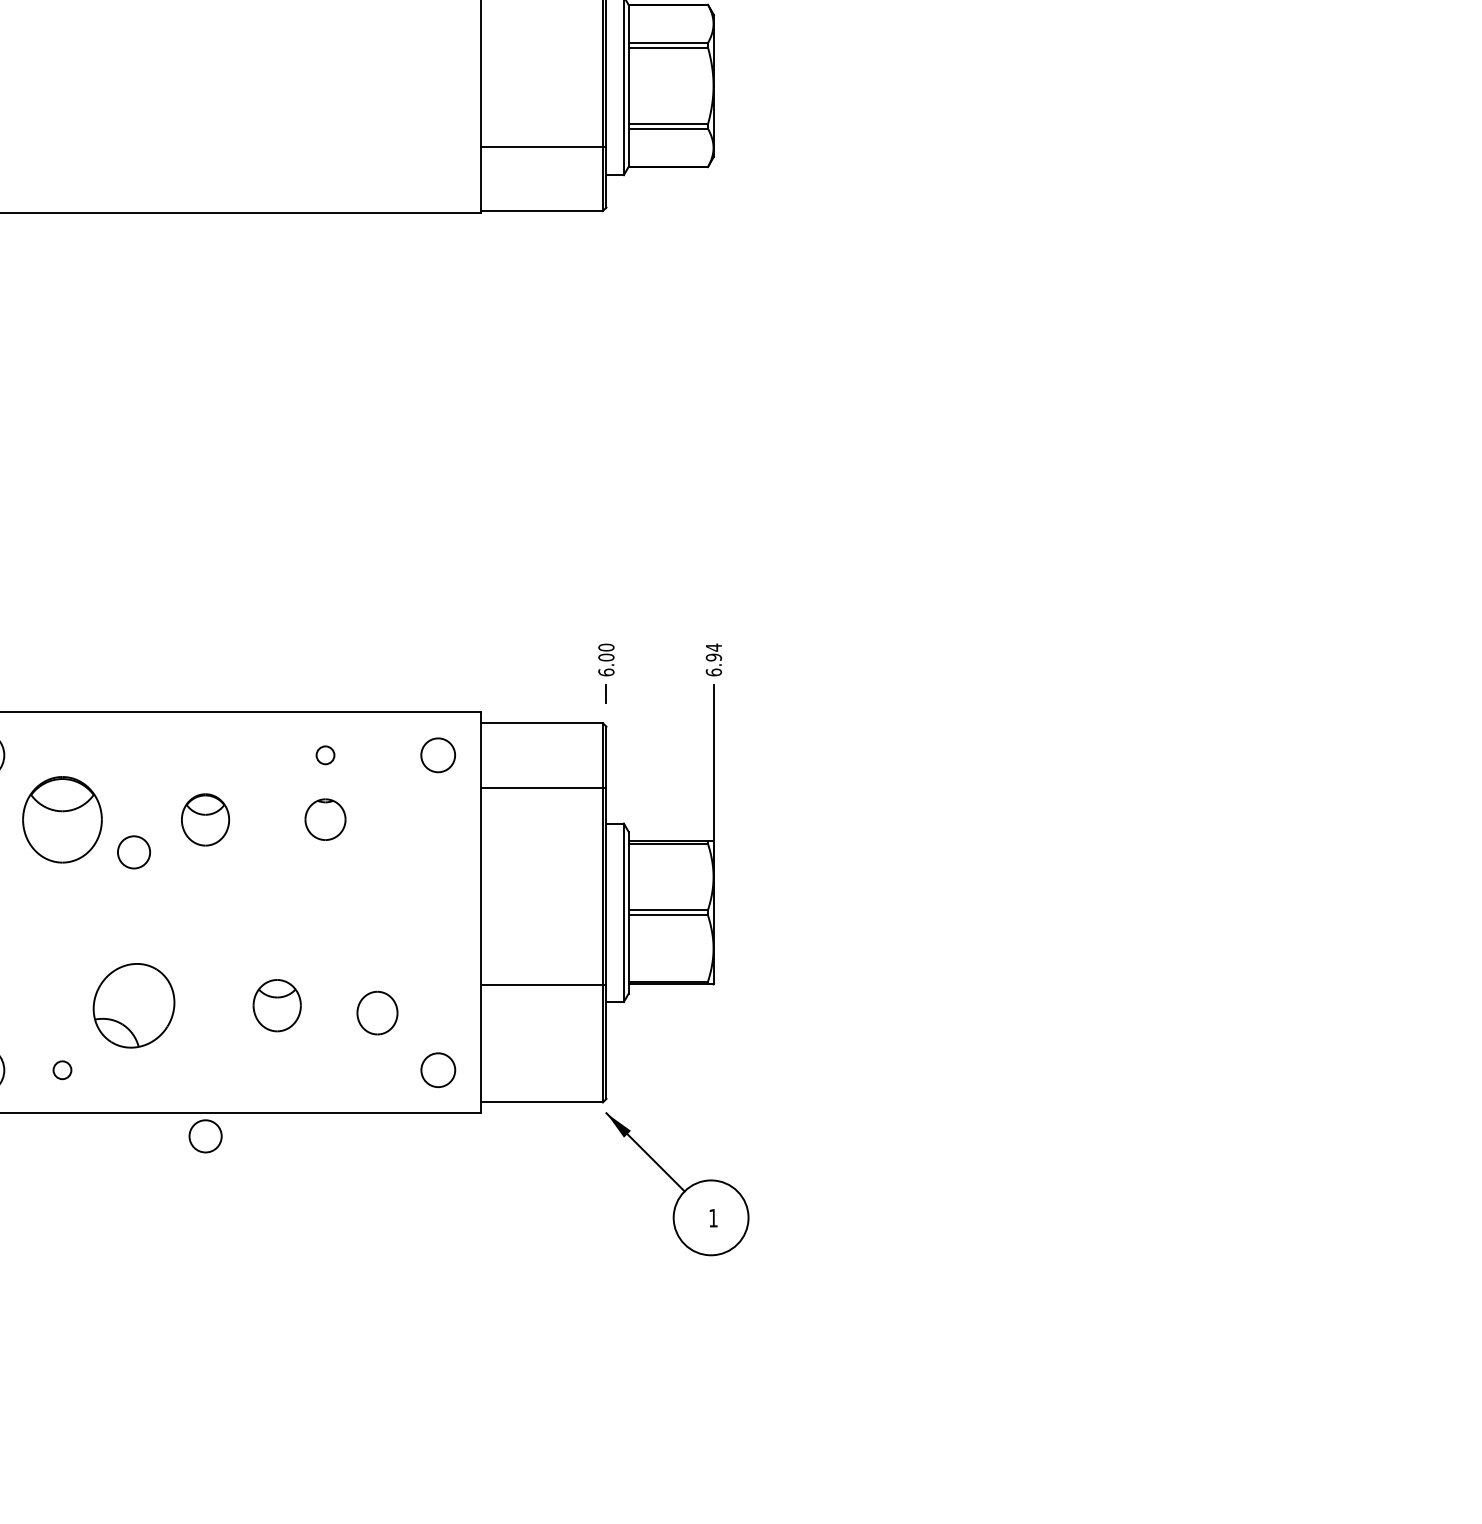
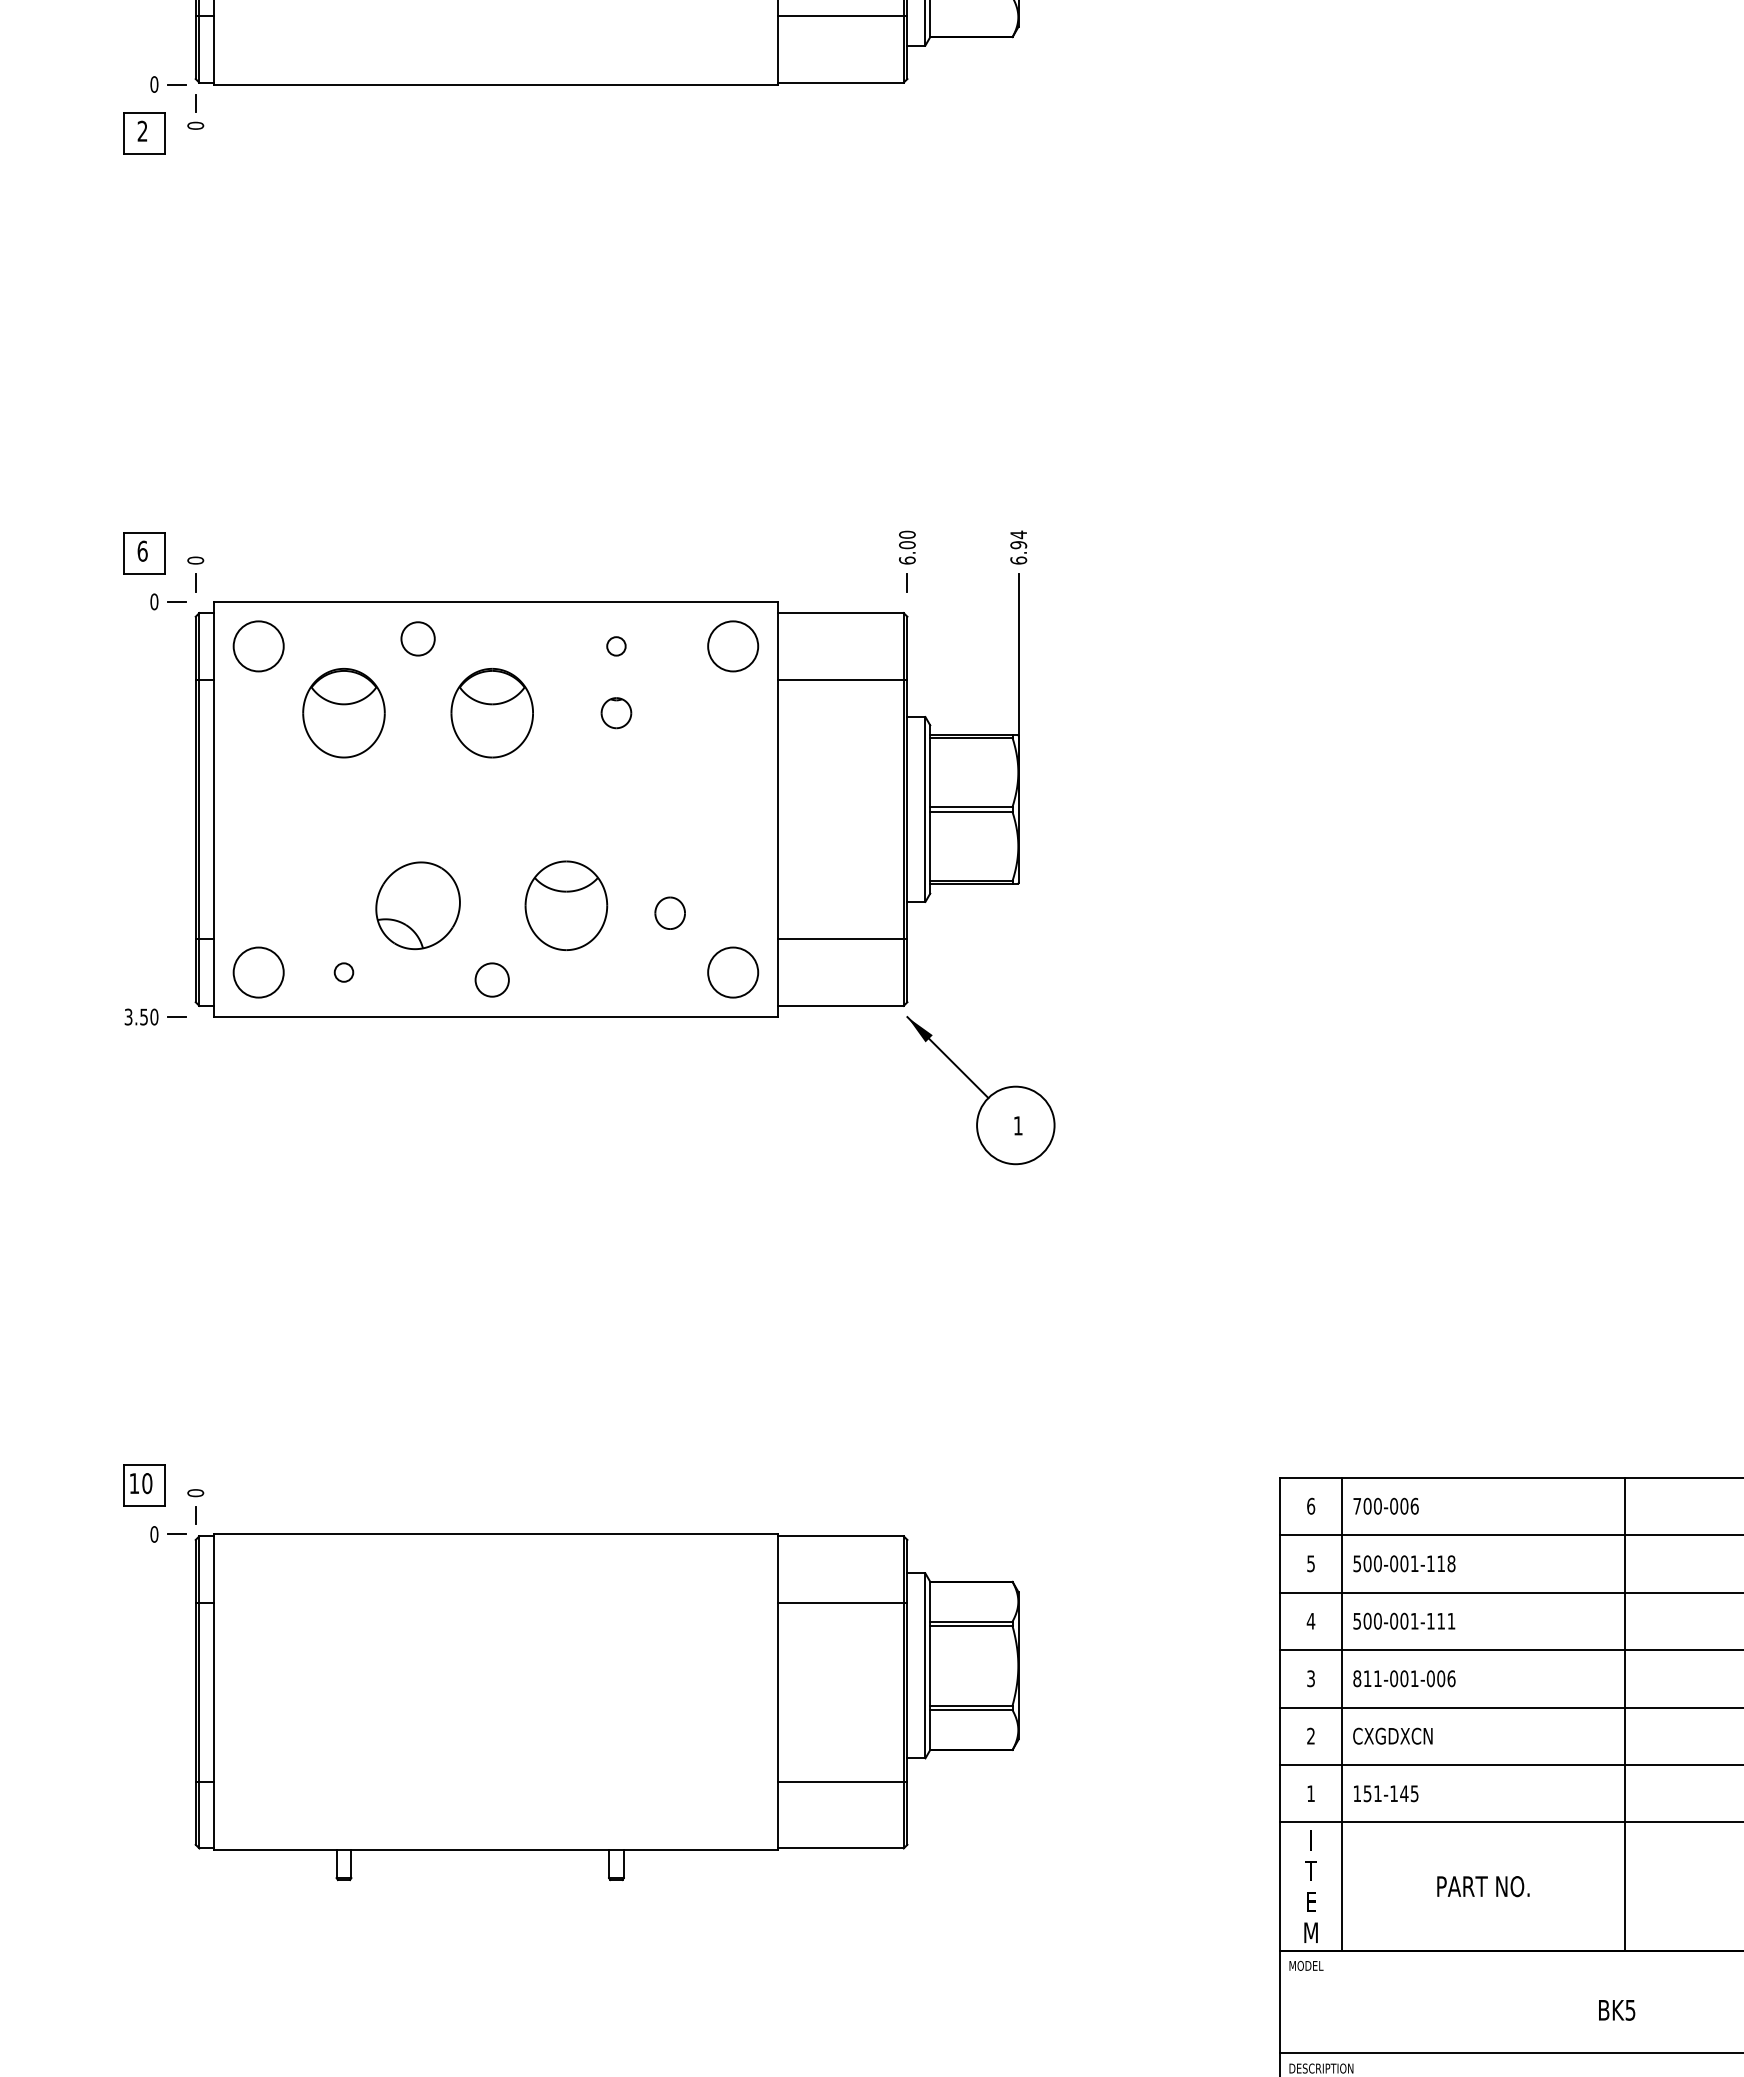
circle: (438, 755) -> (733, 646), size x1.43
part: (204, 820) -> (491, 713), size x1.67
part: (325, 820) -> (616, 713), size x0.71
circle: (133, 851) -> (417, 638), moved
line: (543, 985) -> (842, 939), moved
part: (277, 1005) -> (566, 905), size x1.67
part: (376, 1012) -> (669, 912), size x0.71
circle: (438, 1070) -> (733, 972), size x1.43
circle: (204, 1135) -> (491, 979), moved

